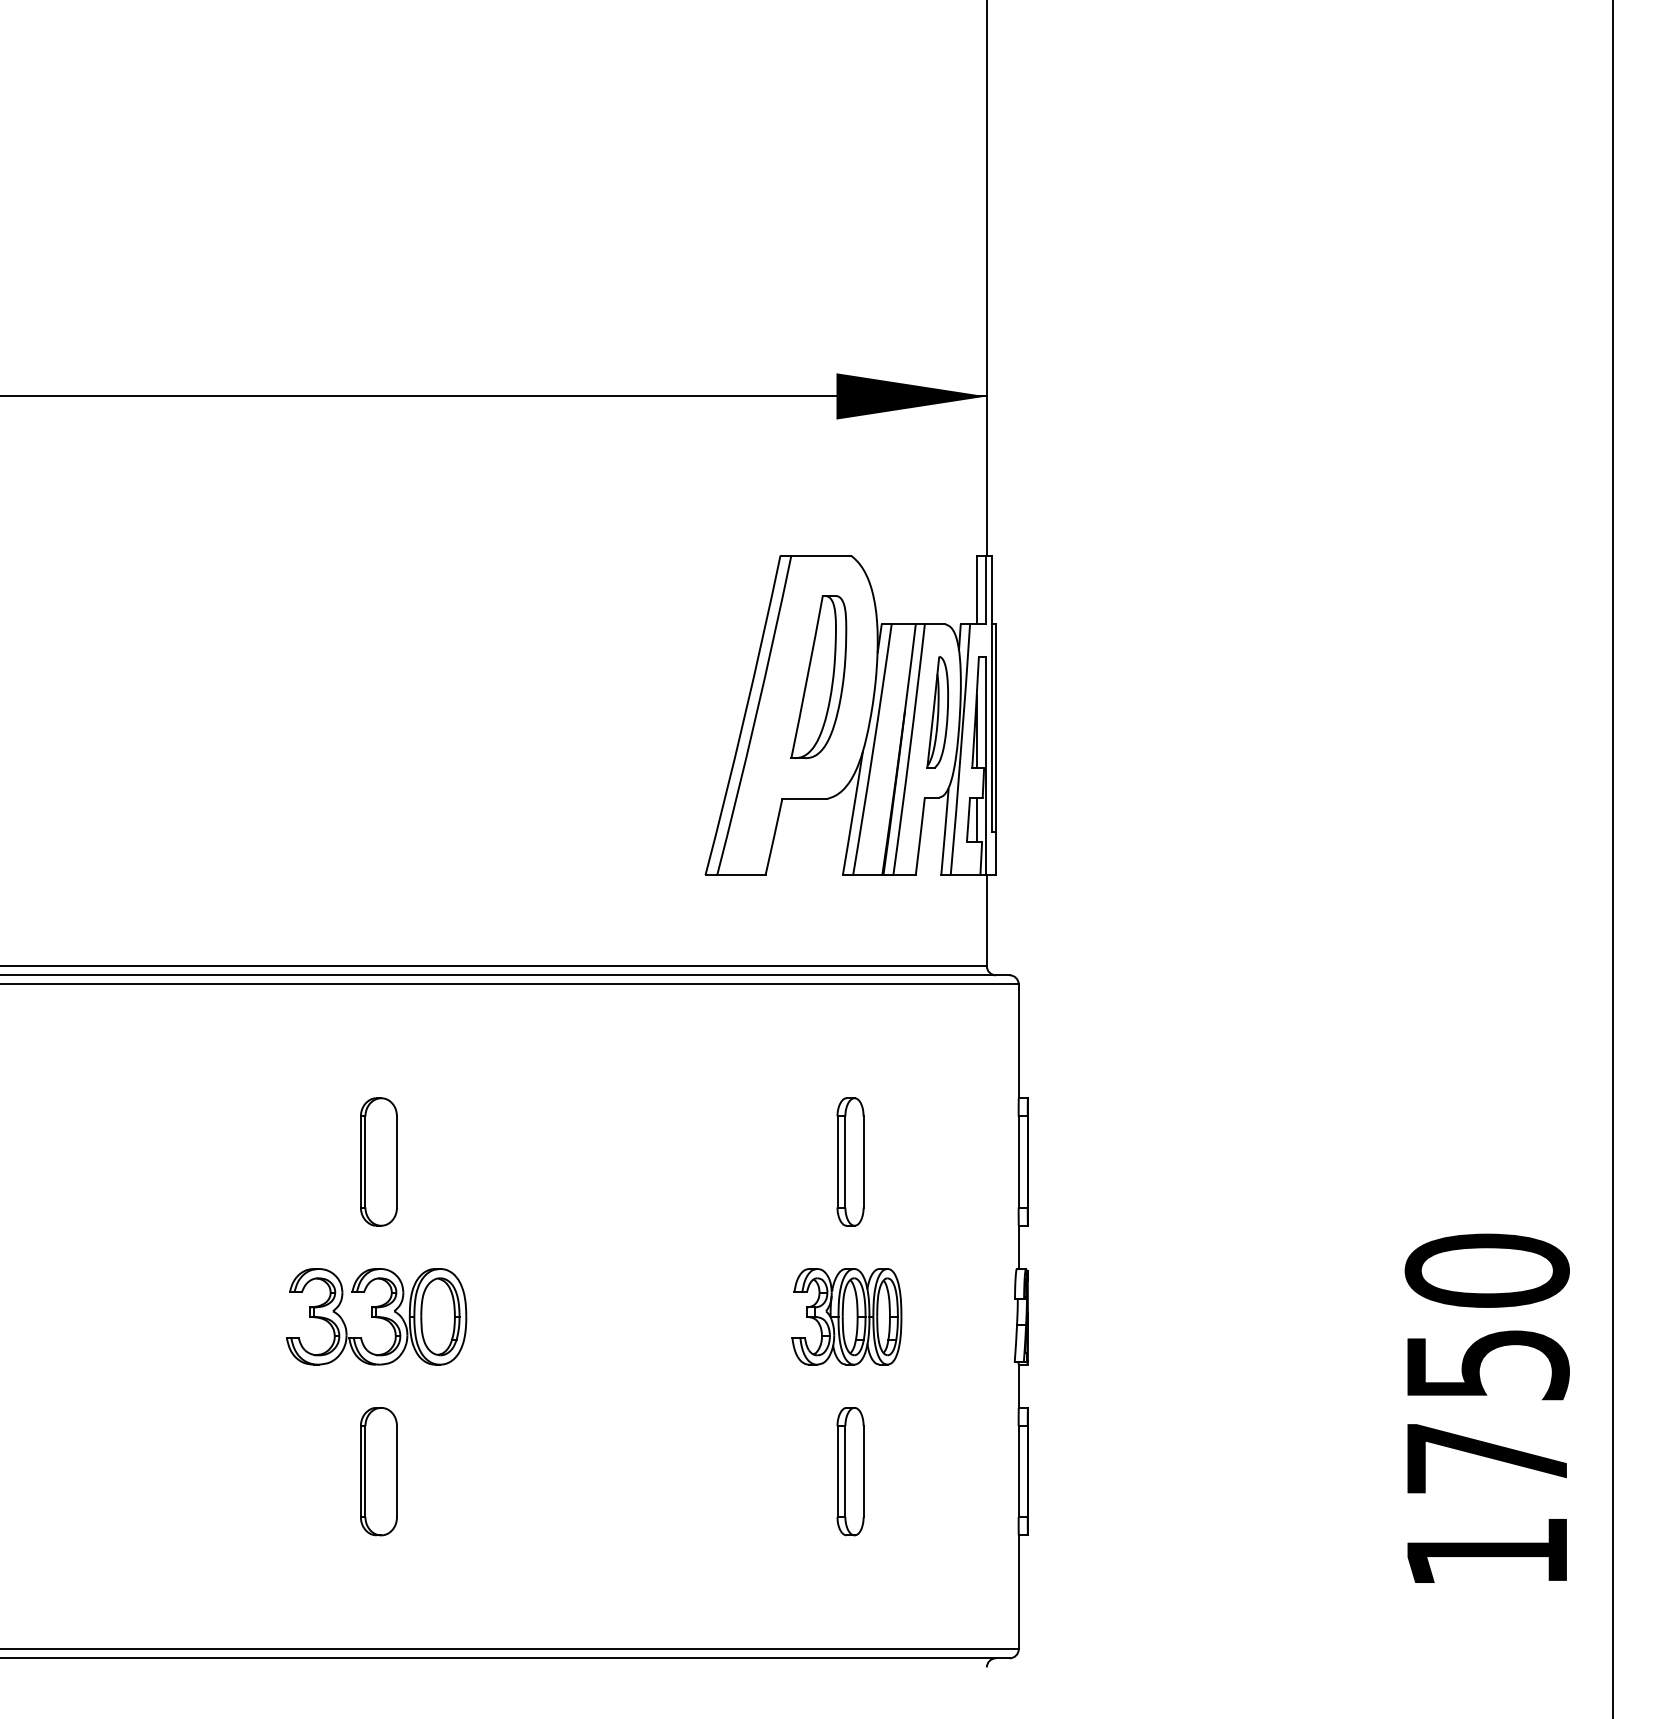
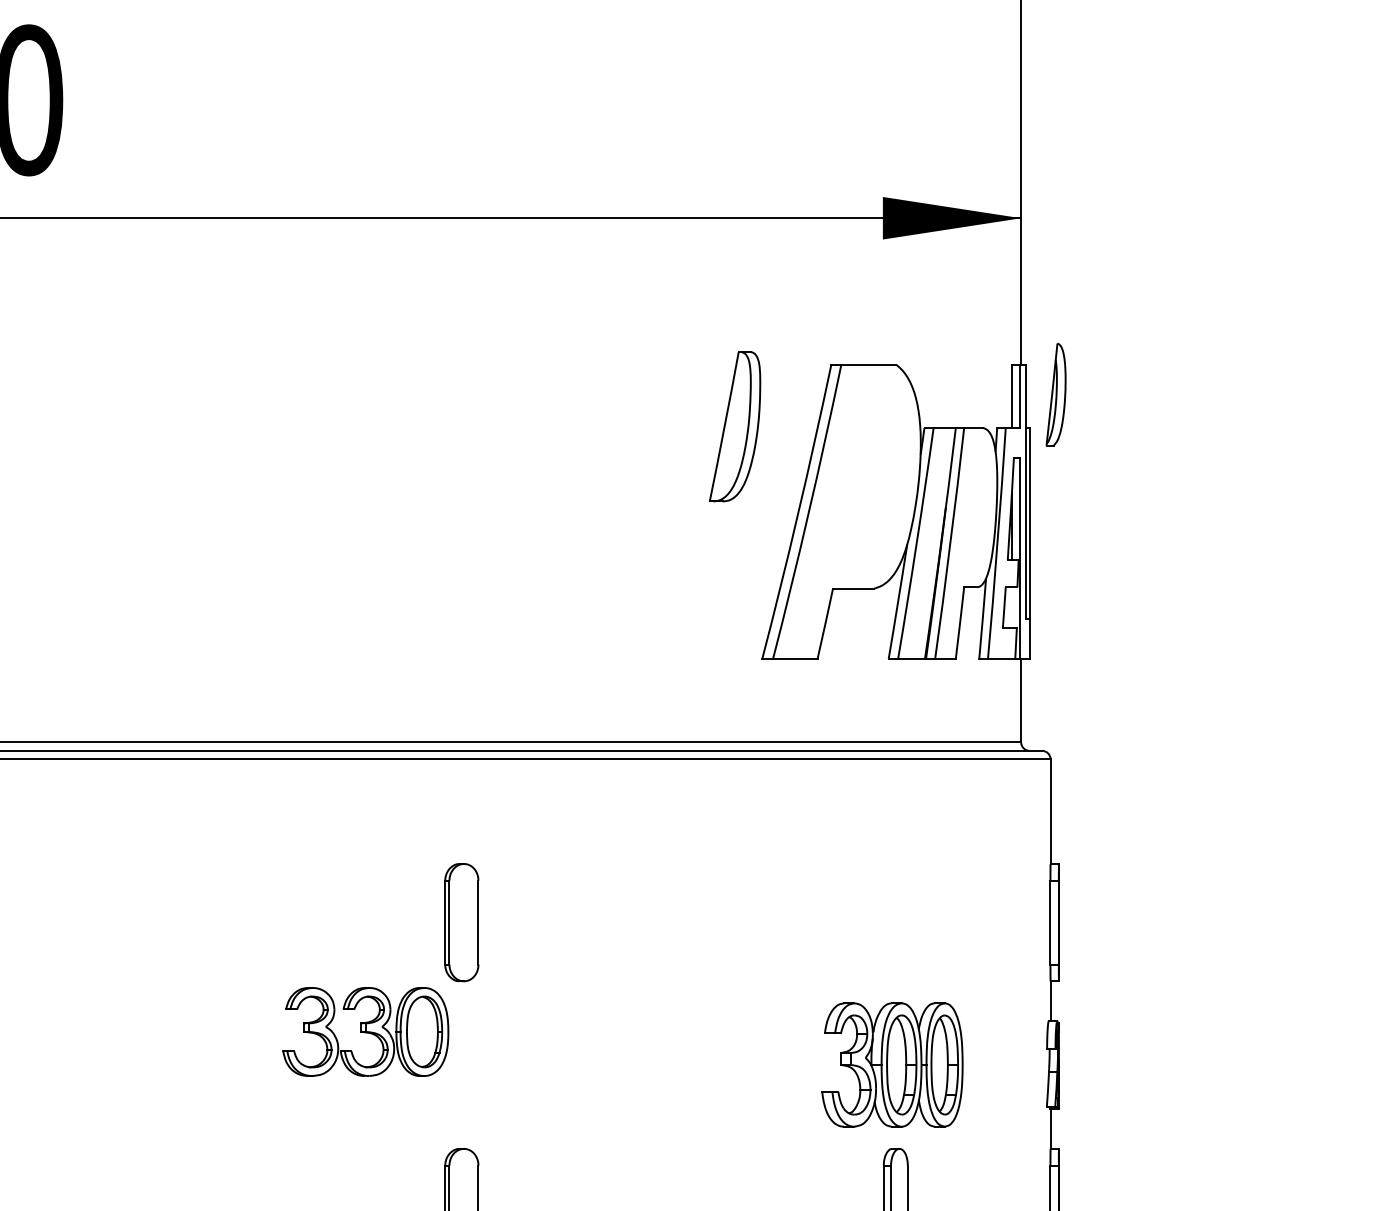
part: (818, 676) -> (734, 426), moved
part: (937, 712) -> (1055, 394), moved
line: (976, 819) -> (1011, 607), removed
part: (850, 1161) -> (895, 922), removed
part: (376, 1316) -> (365, 1031), moved
part: (846, 1316) -> (892, 1064), size x1.4

